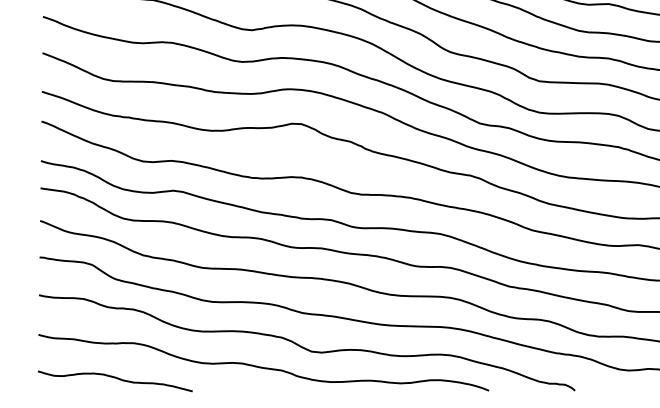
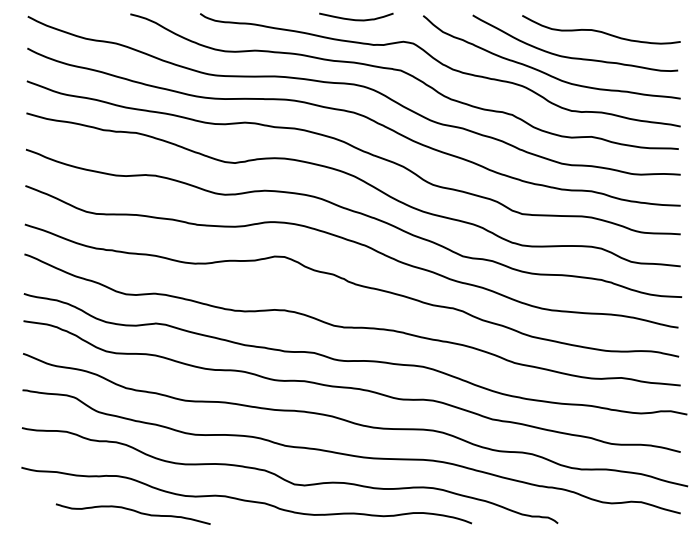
curve: (114, 378) -> (132, 511), moved

